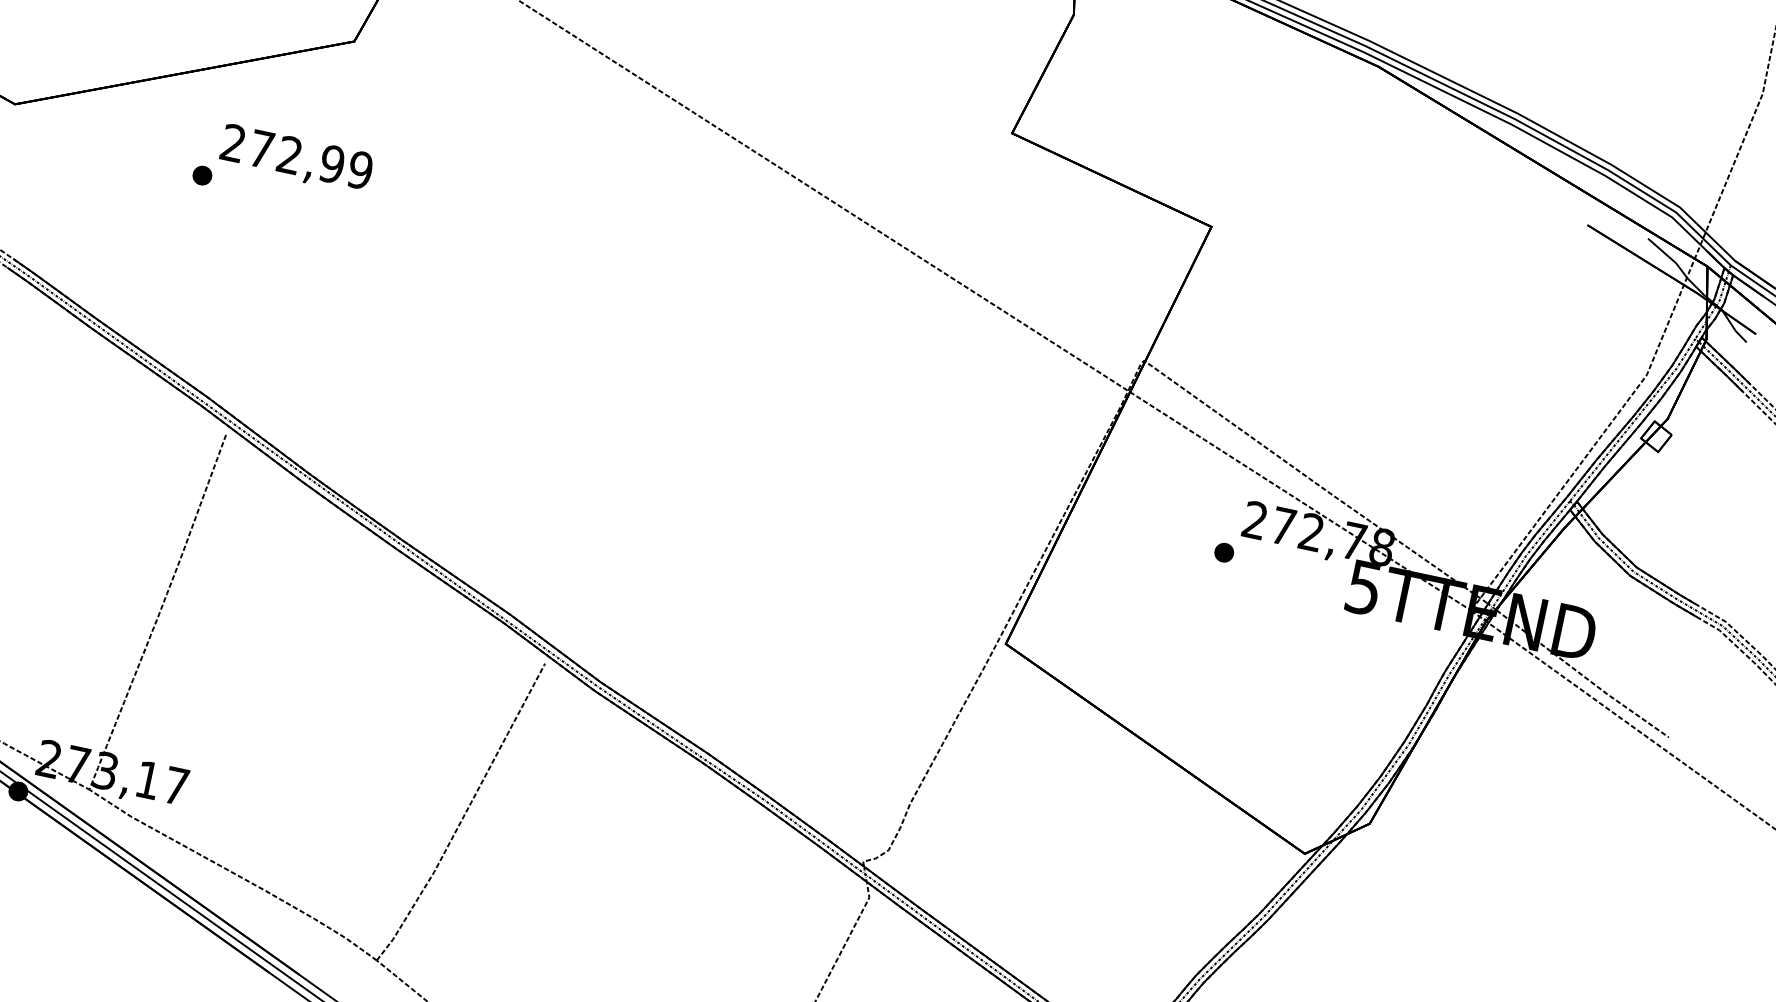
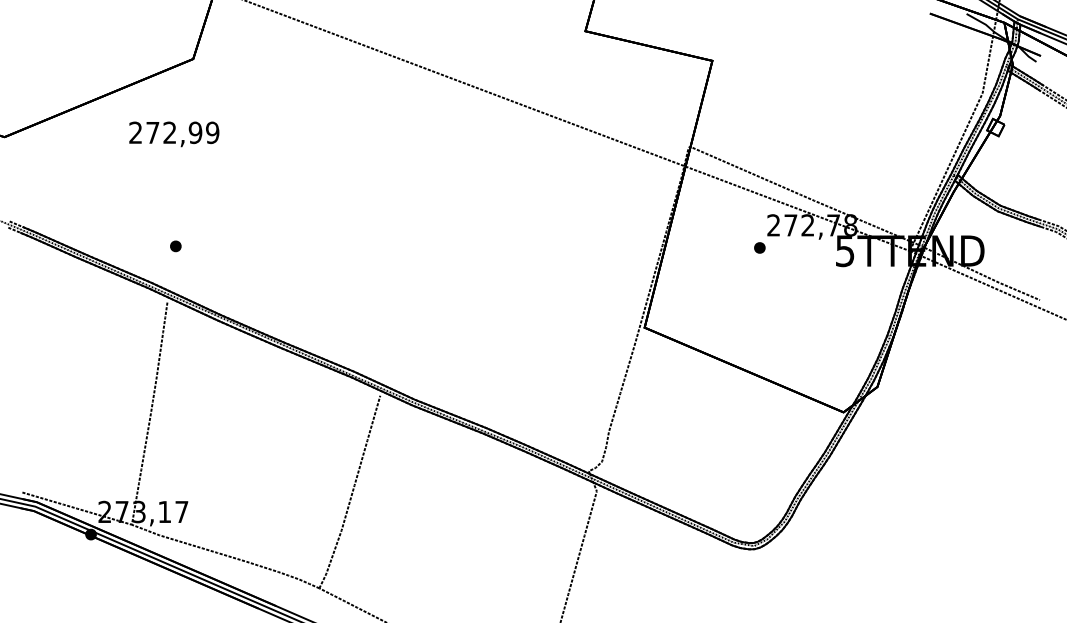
part: (201, 175) -> (175, 246), moved

